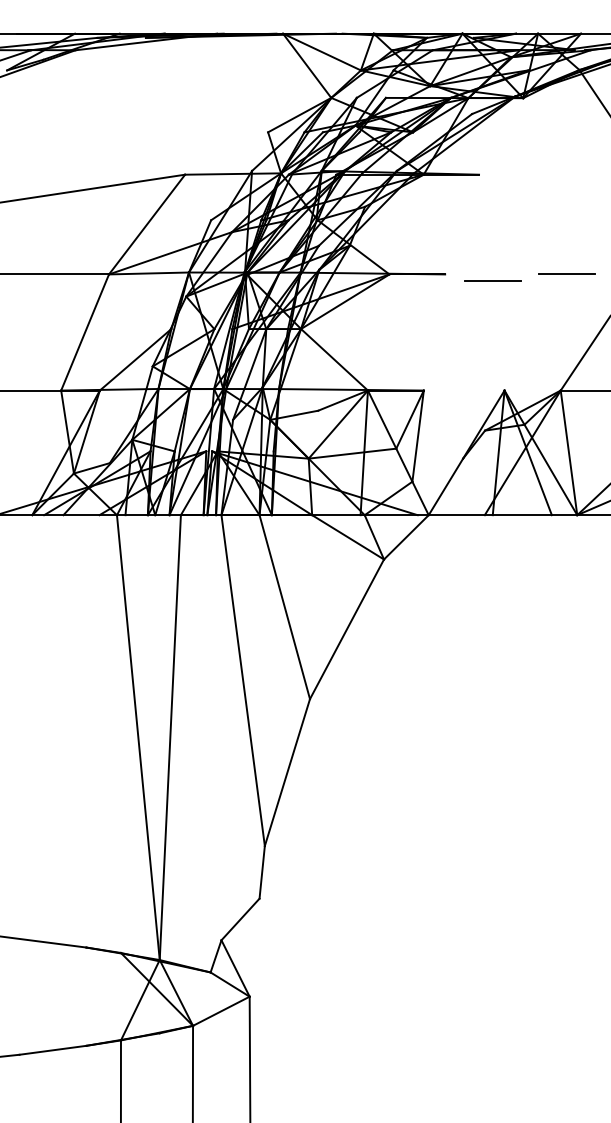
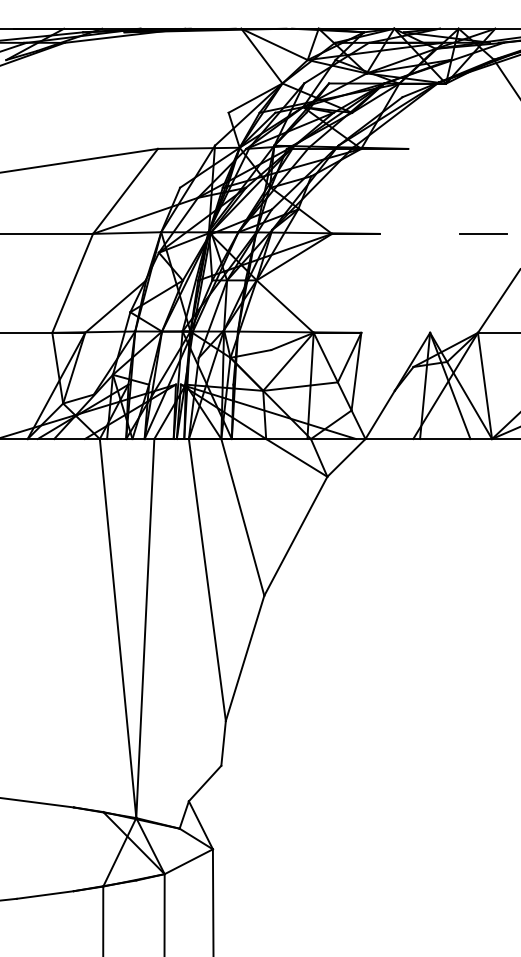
line: (492, 280) -> (419, 239), removed

